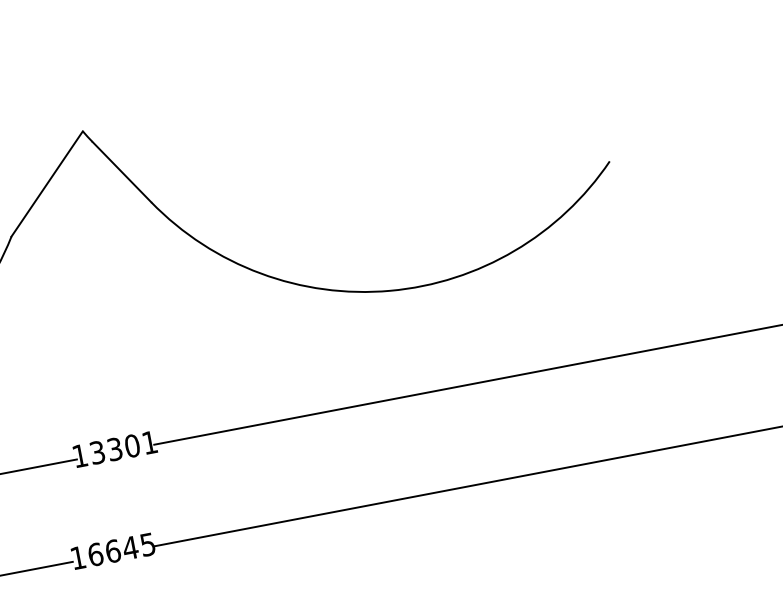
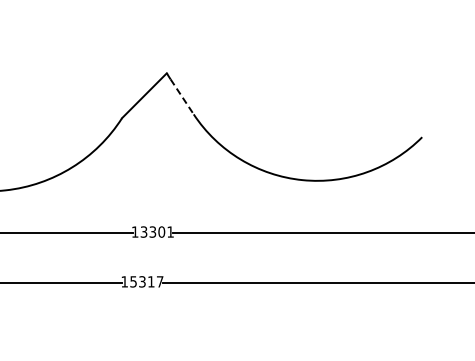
line: (122, 171) -> (182, 96), solid -> dashed
text: (120, 549) -> (146, 281), 16645 -> 15317

